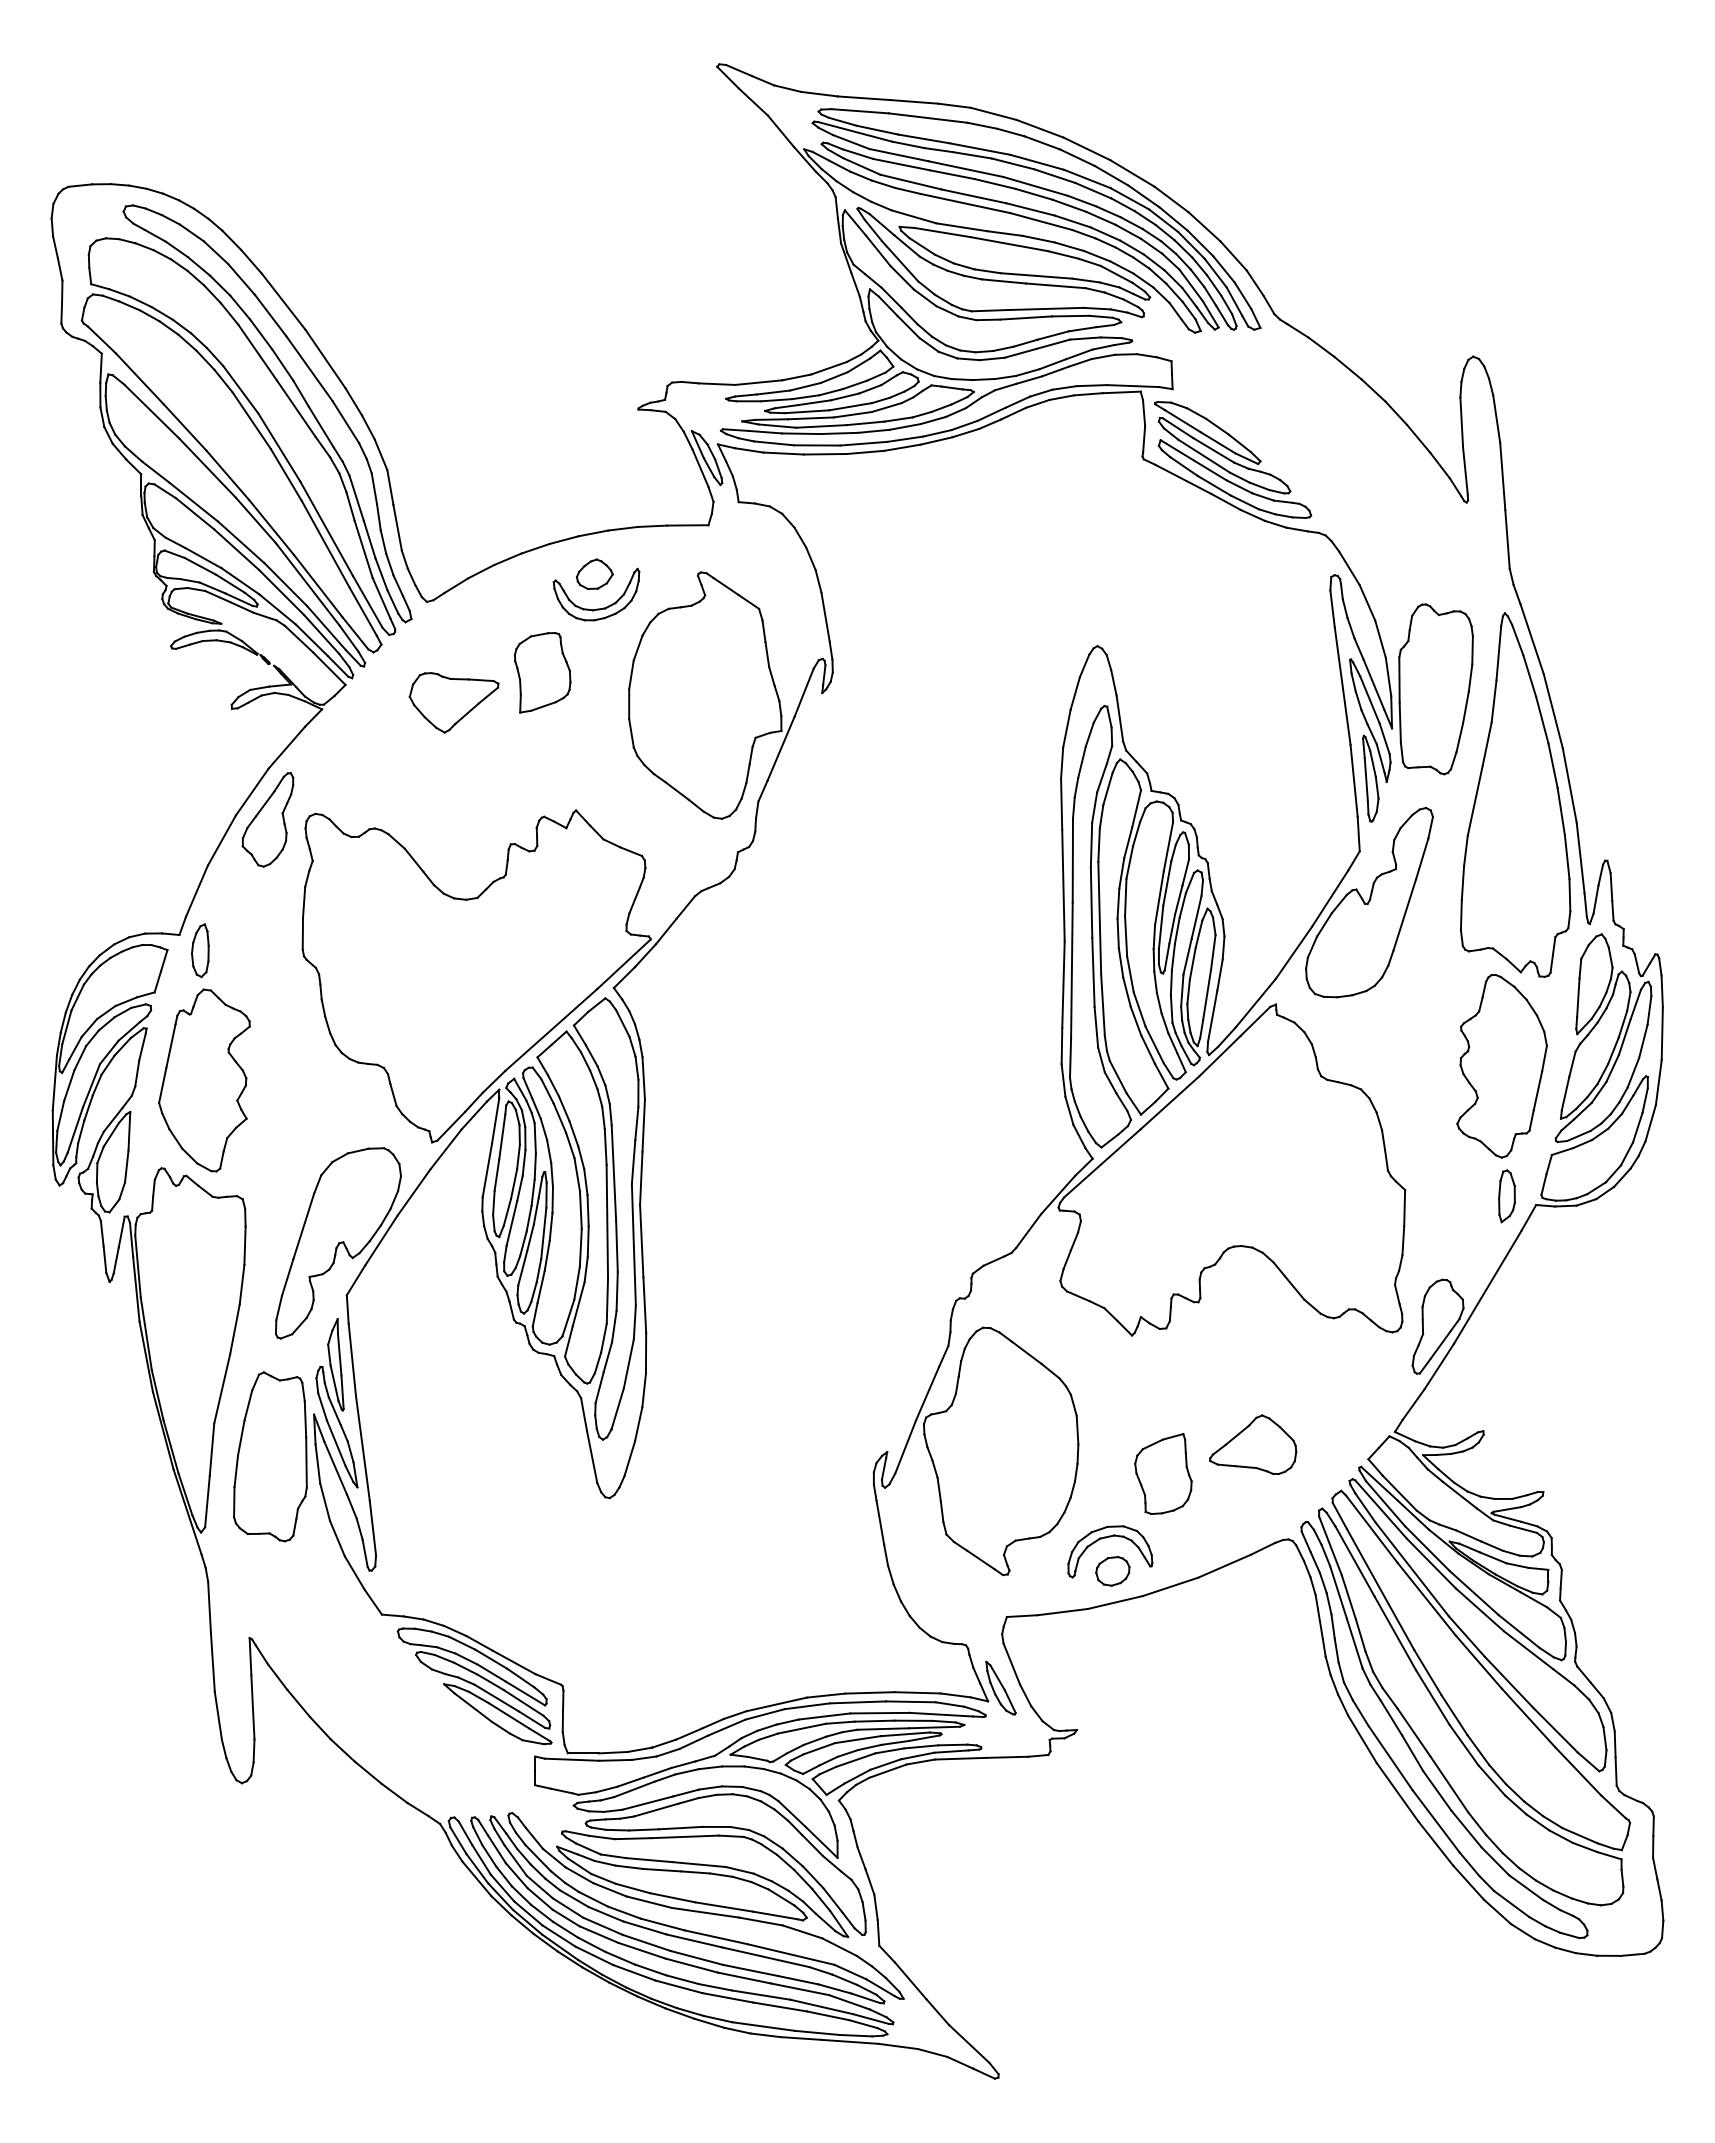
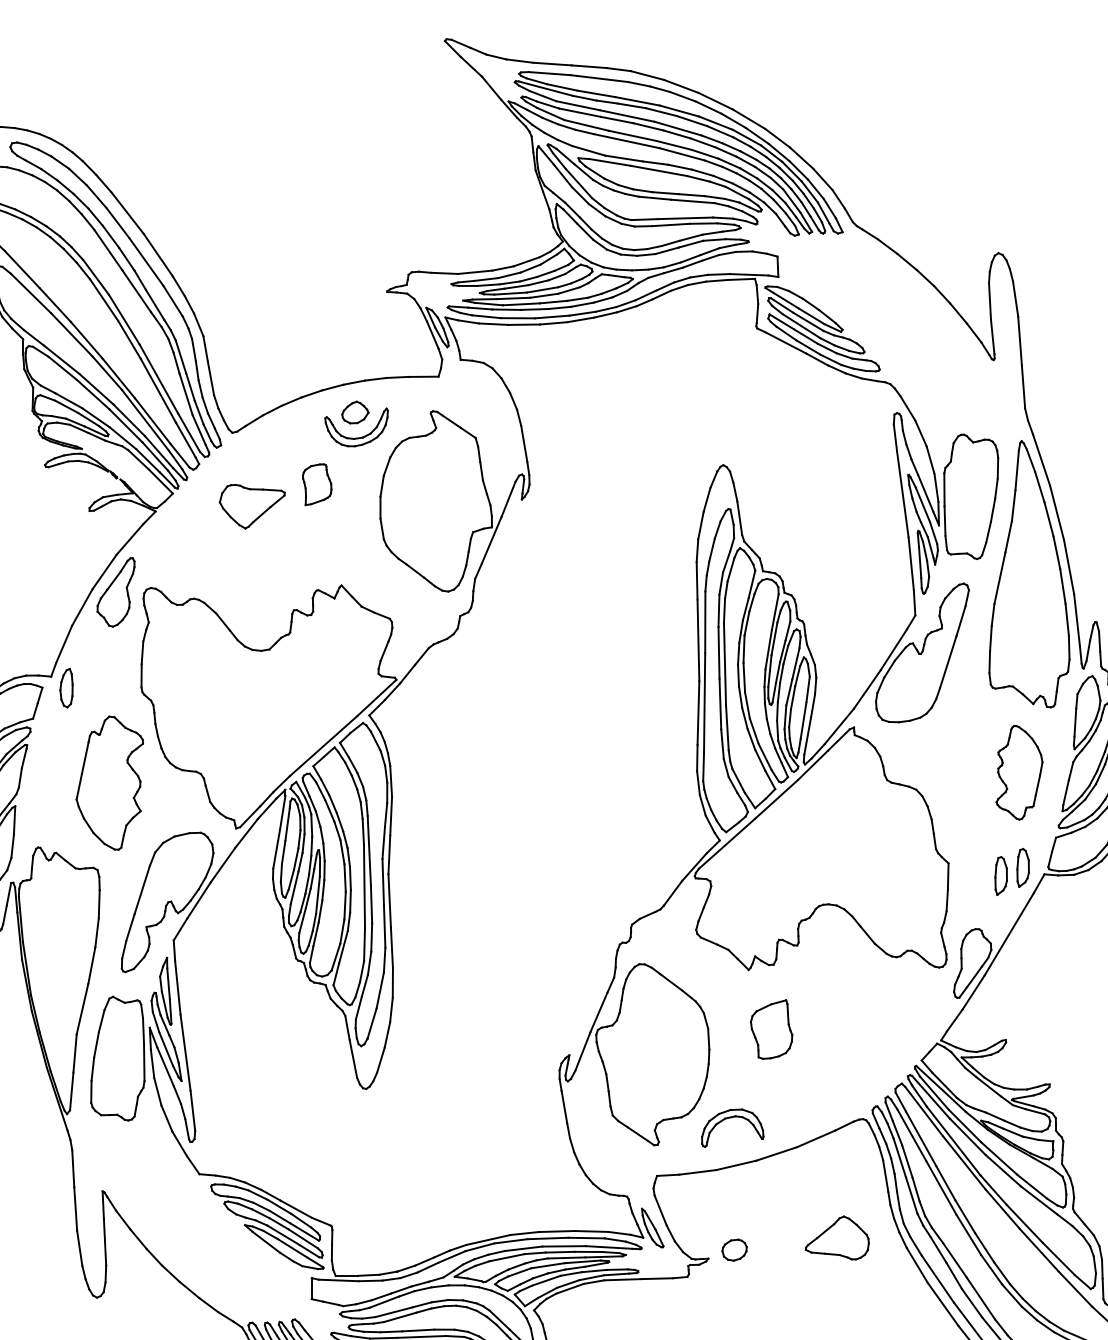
part: (542, 672) -> (317, 484), size x0.7
part: (1501, 1066) -> (1019, 772), size x0.7
part: (204, 1080) -> (109, 783), moved
part: (1476, 1207) -> (1000, 876), added
part: (1253, 1444) -> (837, 1237), moved
part: (1163, 1473) -> (771, 1029), moved
part: (1112, 1571) -> (734, 1250), moved

